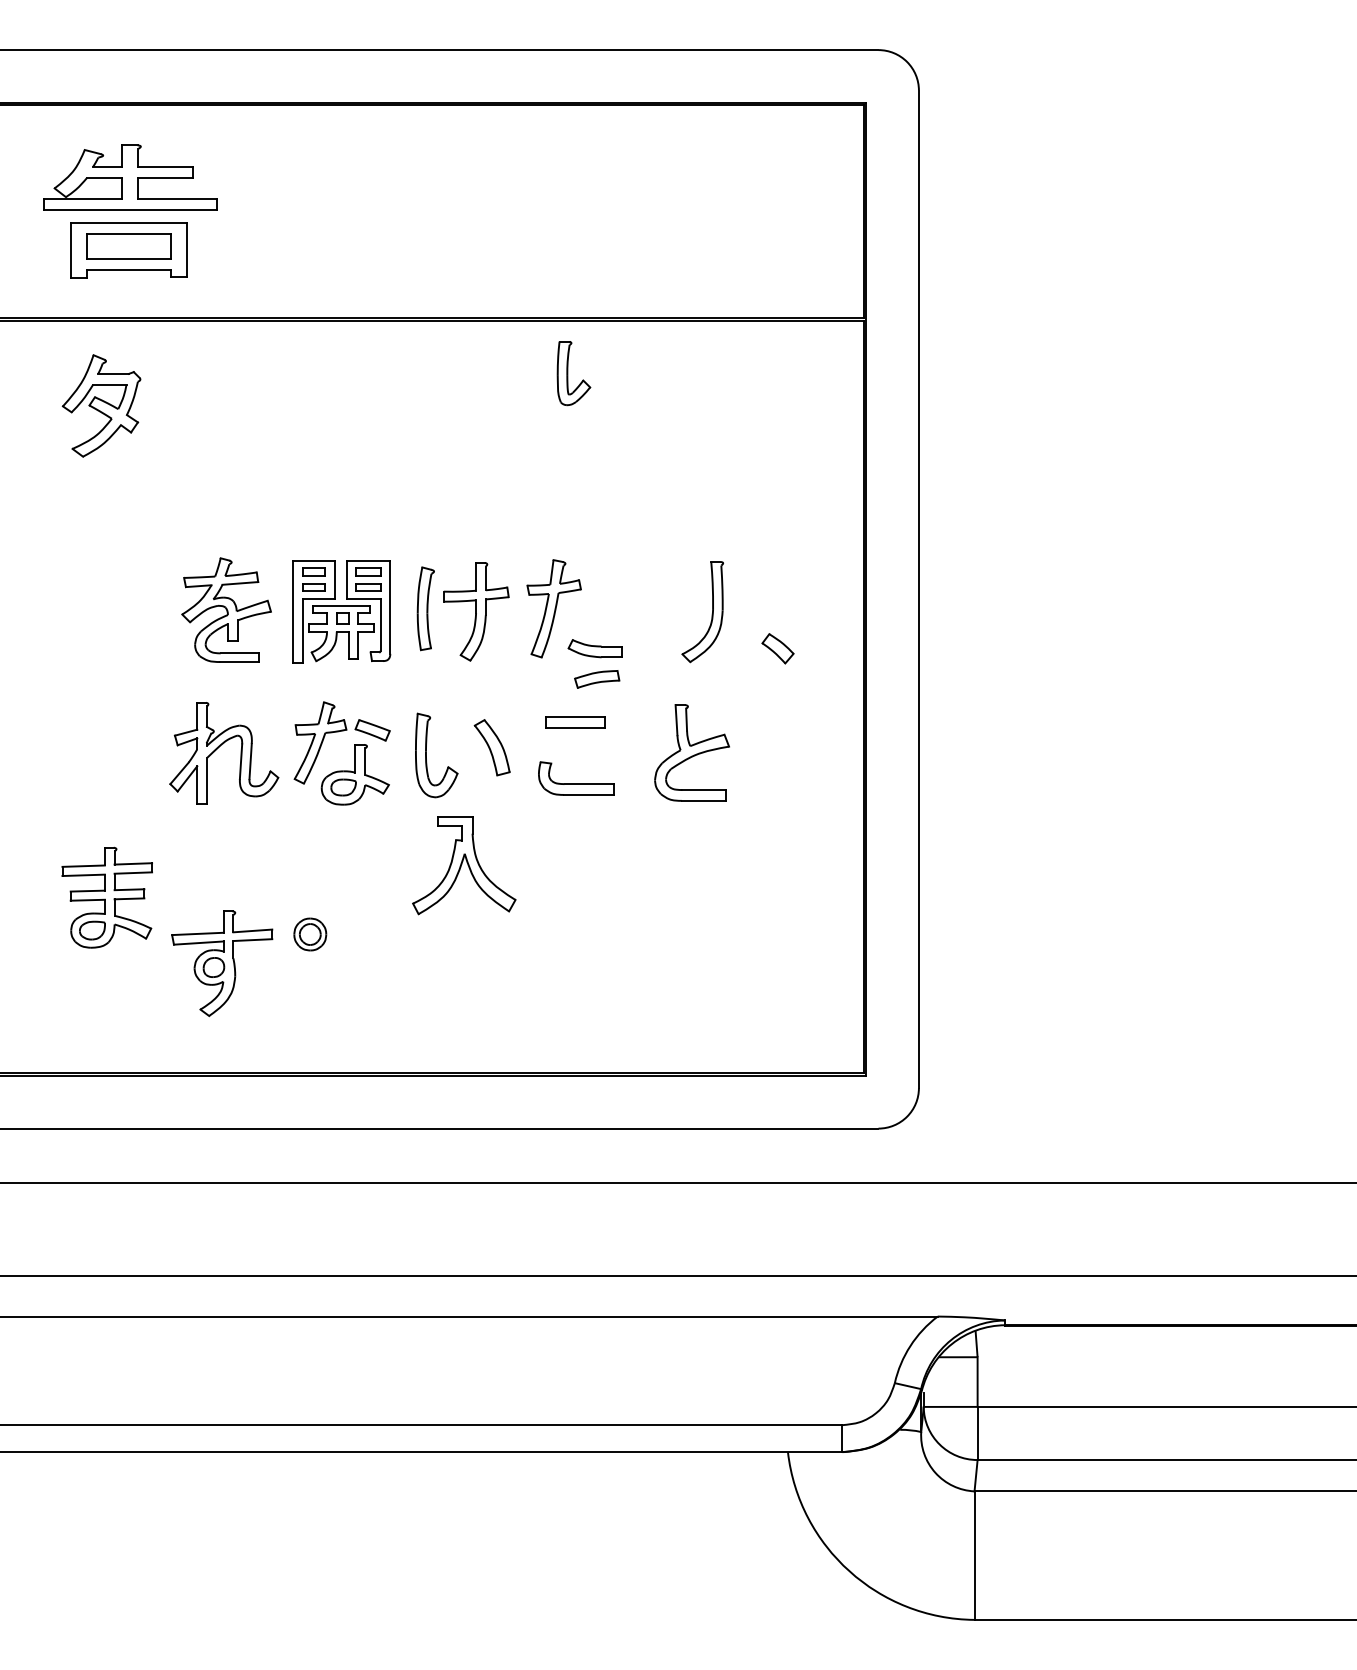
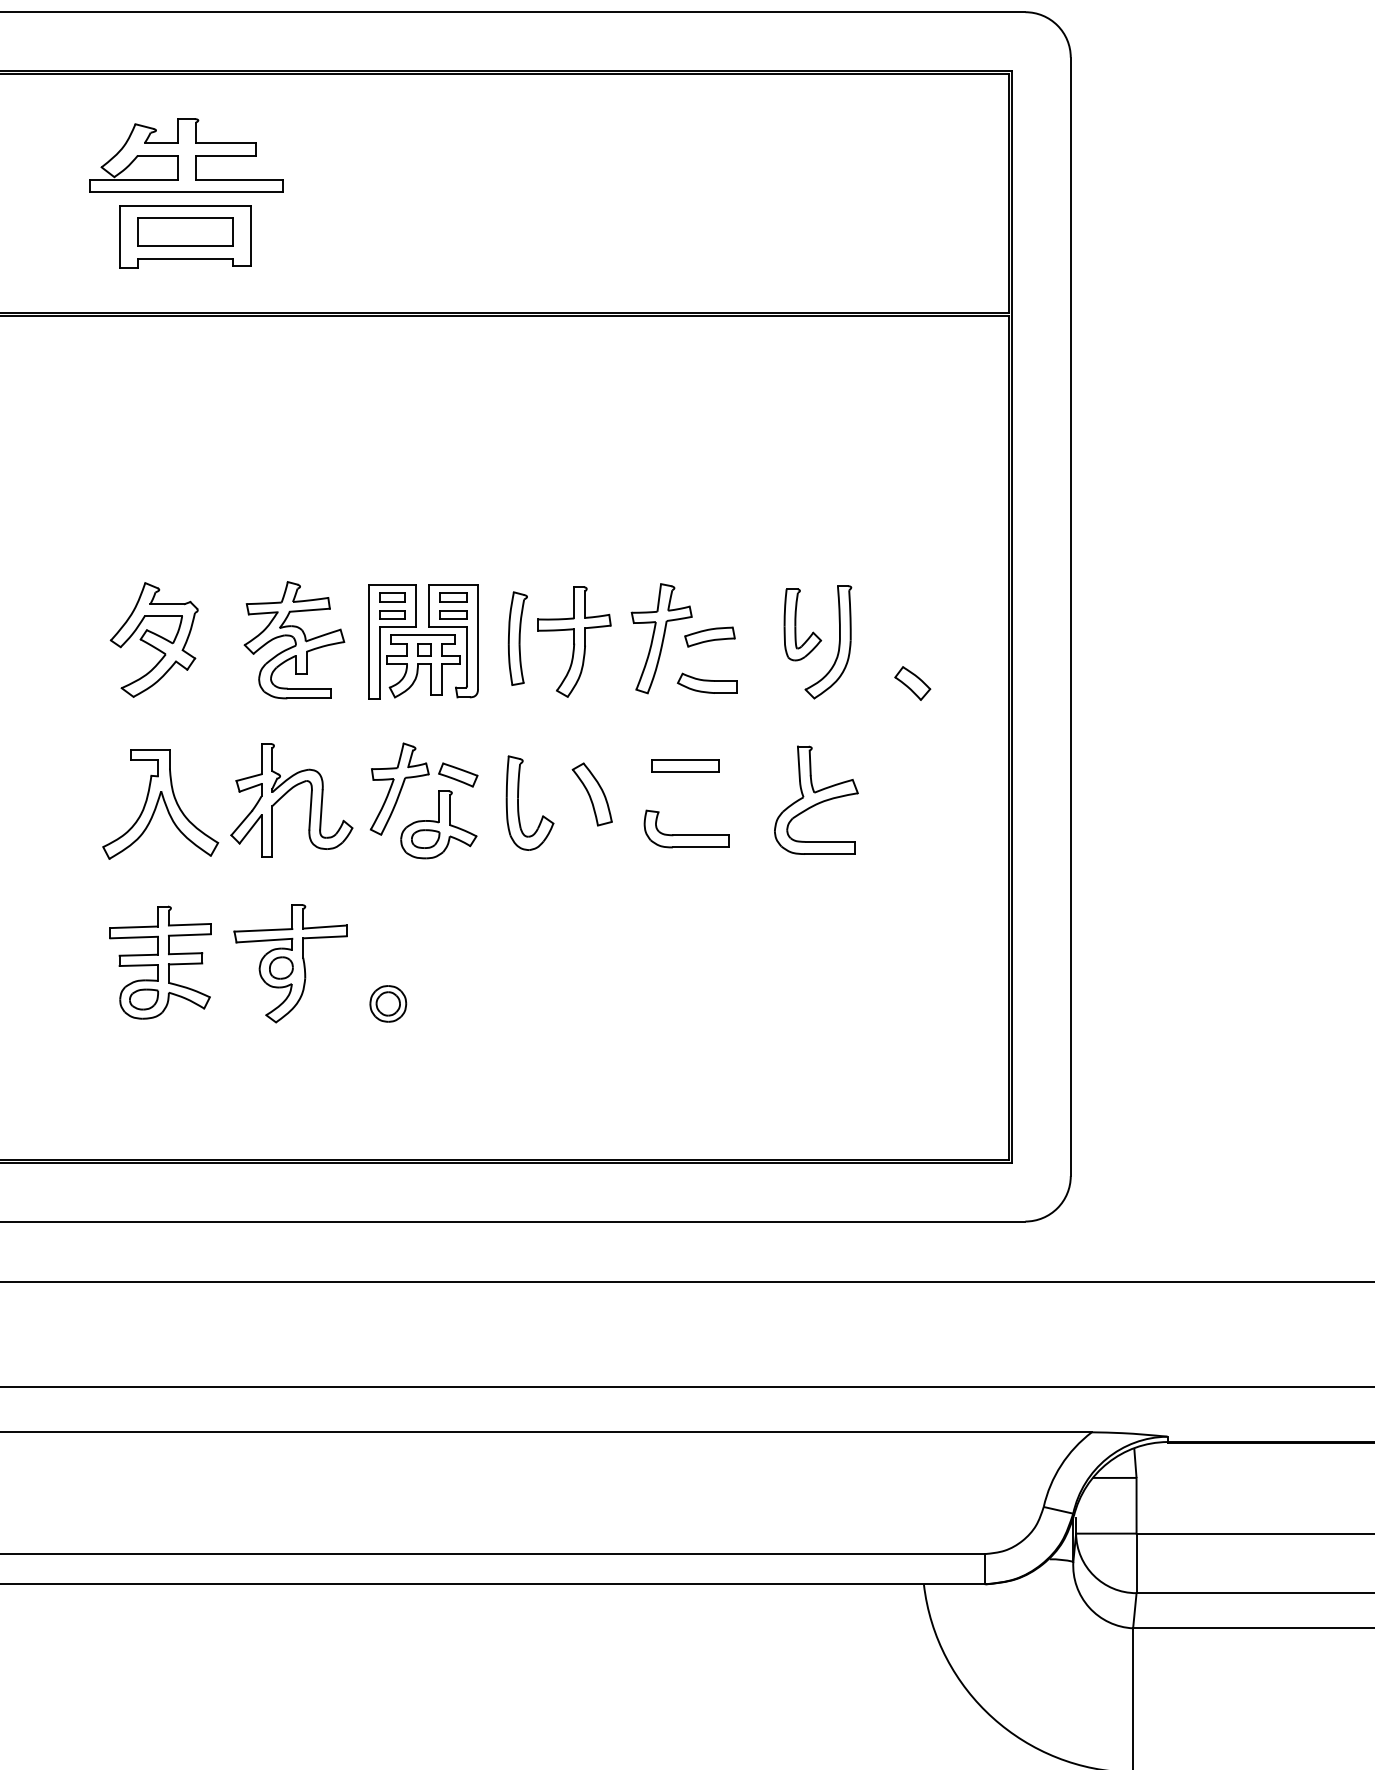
part: (573, 373) -> (802, 624), moved
part: (101, 405) -> (154, 639), moved
part: (597, 679) -> (710, 637), moved
part: (464, 865) -> (160, 804), moved
part: (222, 963) -> (290, 963), moved

